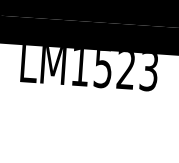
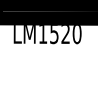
text: (147, 71) -> (76, 34), LM1523 -> LM1520

